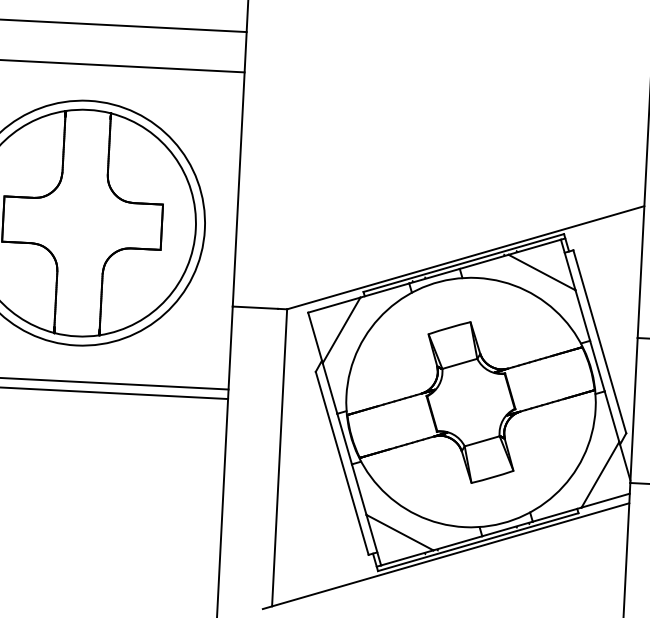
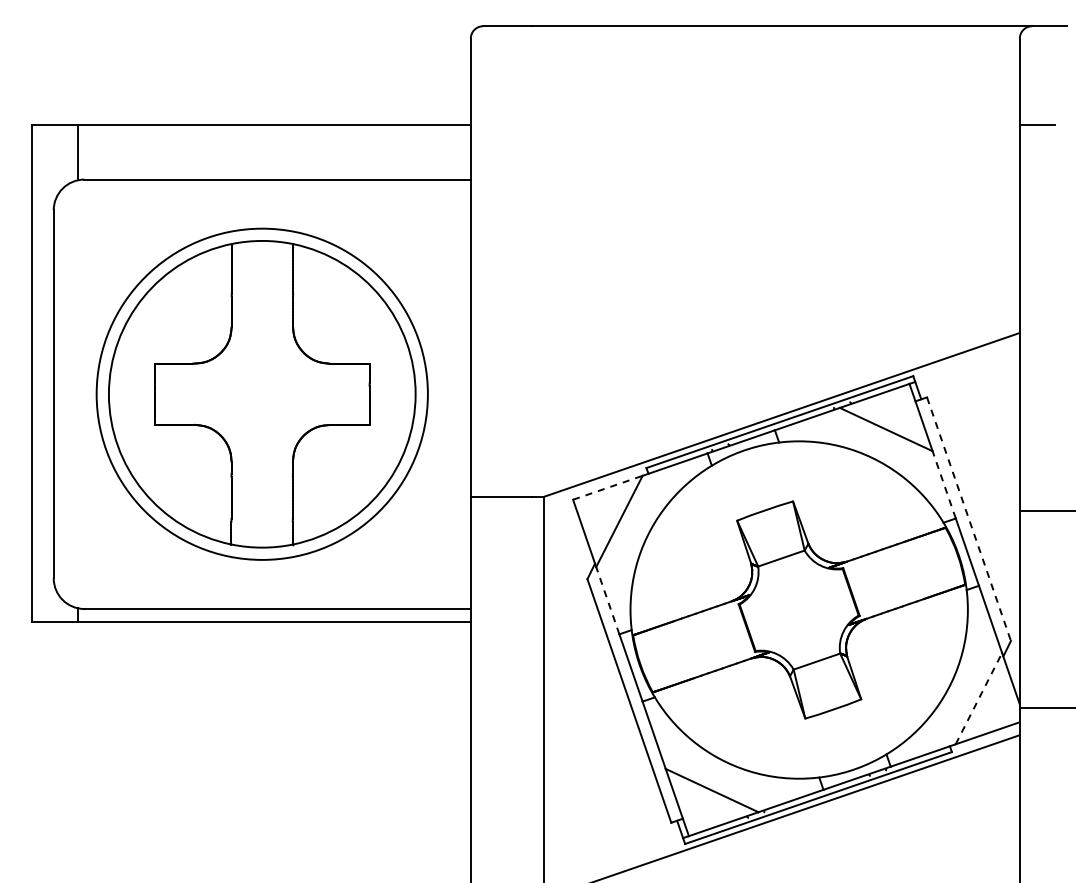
line: (334, 304) -> (607, 487), solid -> dashed
line: (583, 315) -> (944, 484), solid -> dashed
line: (600, 342) -> (969, 519), solid -> dashed
line: (329, 388) -> (607, 600), solid -> dashed
line: (600, 474) -> (979, 698), solid -> dashed

